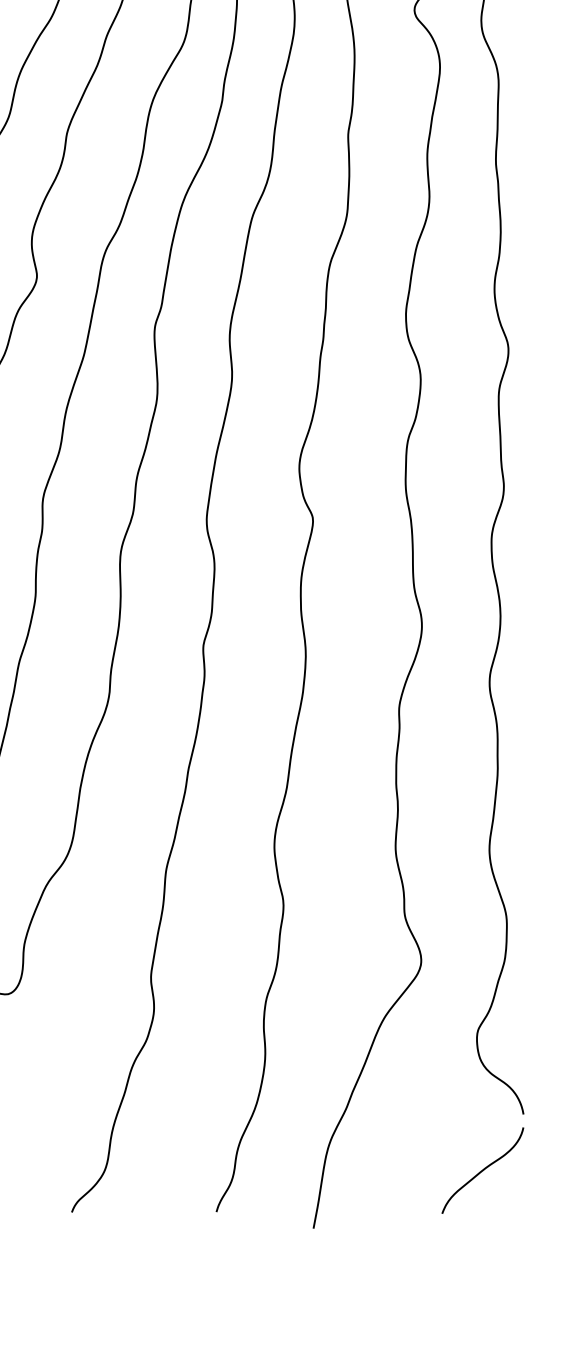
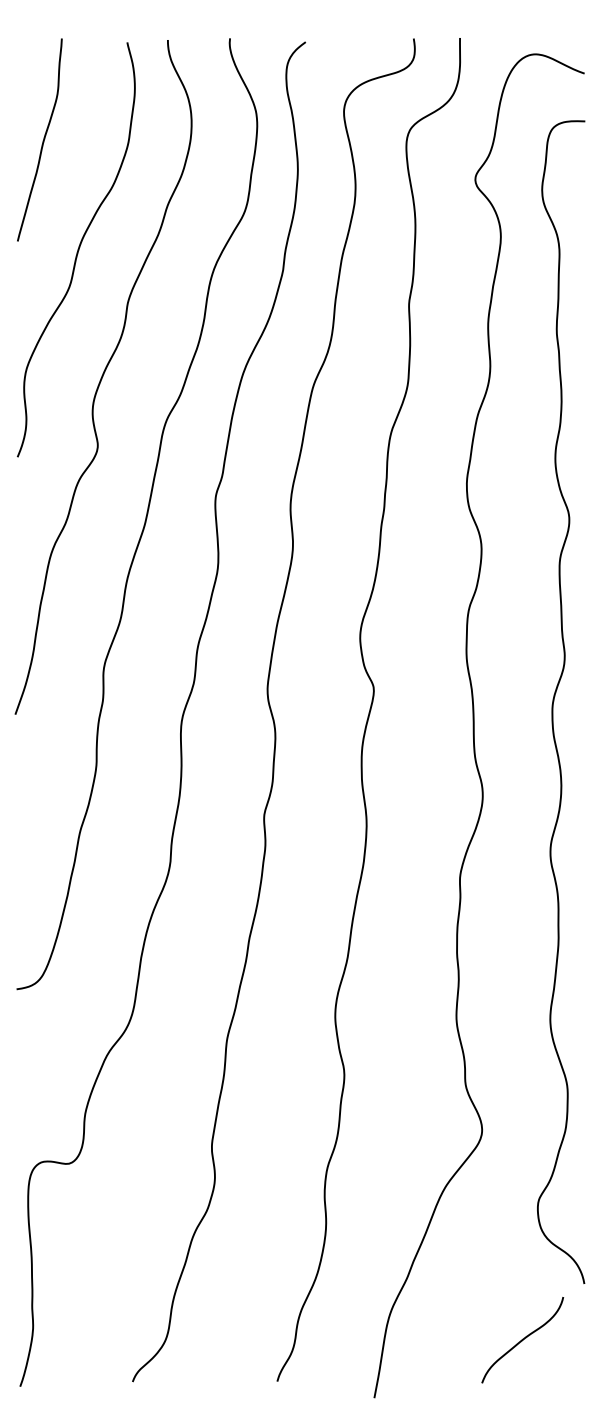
curve: (482, 1170) -> (522, 1340), moved

